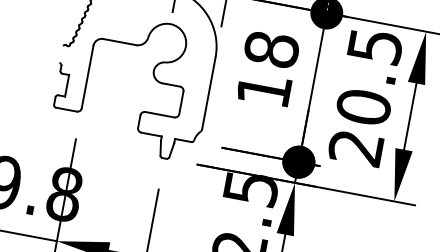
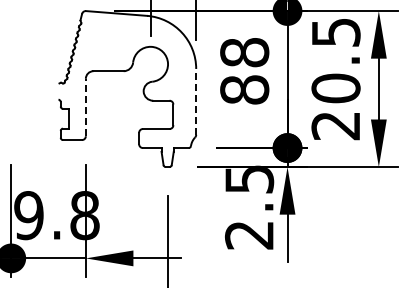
line: (87, 76) -> (85, 107), solid -> dashed
text: (263, 89) -> (244, 89), 18 -> 88
line: (209, 92) -> (196, 101), solid -> dashed

